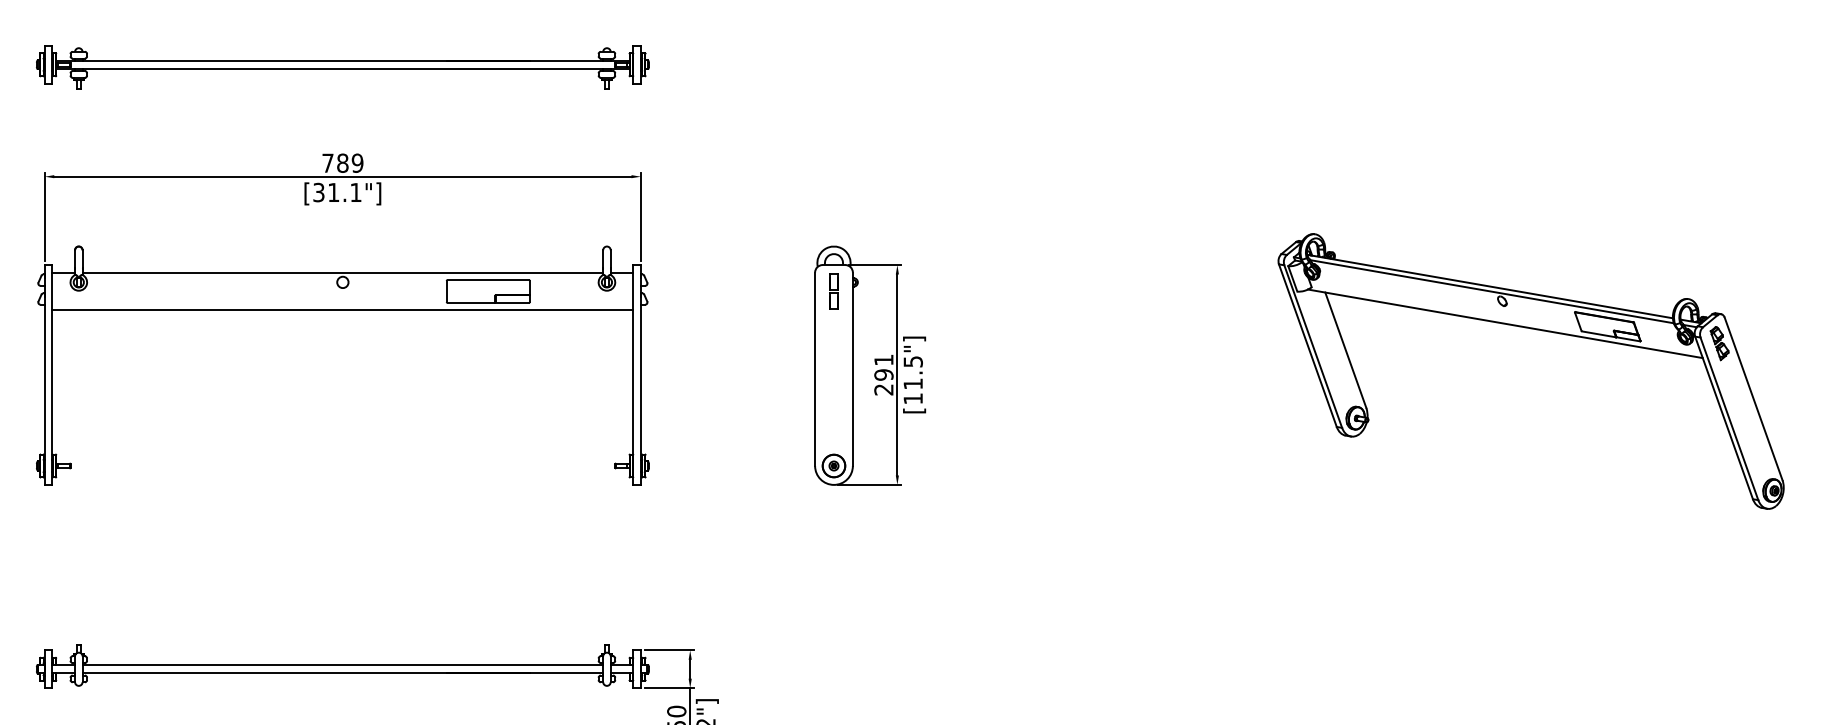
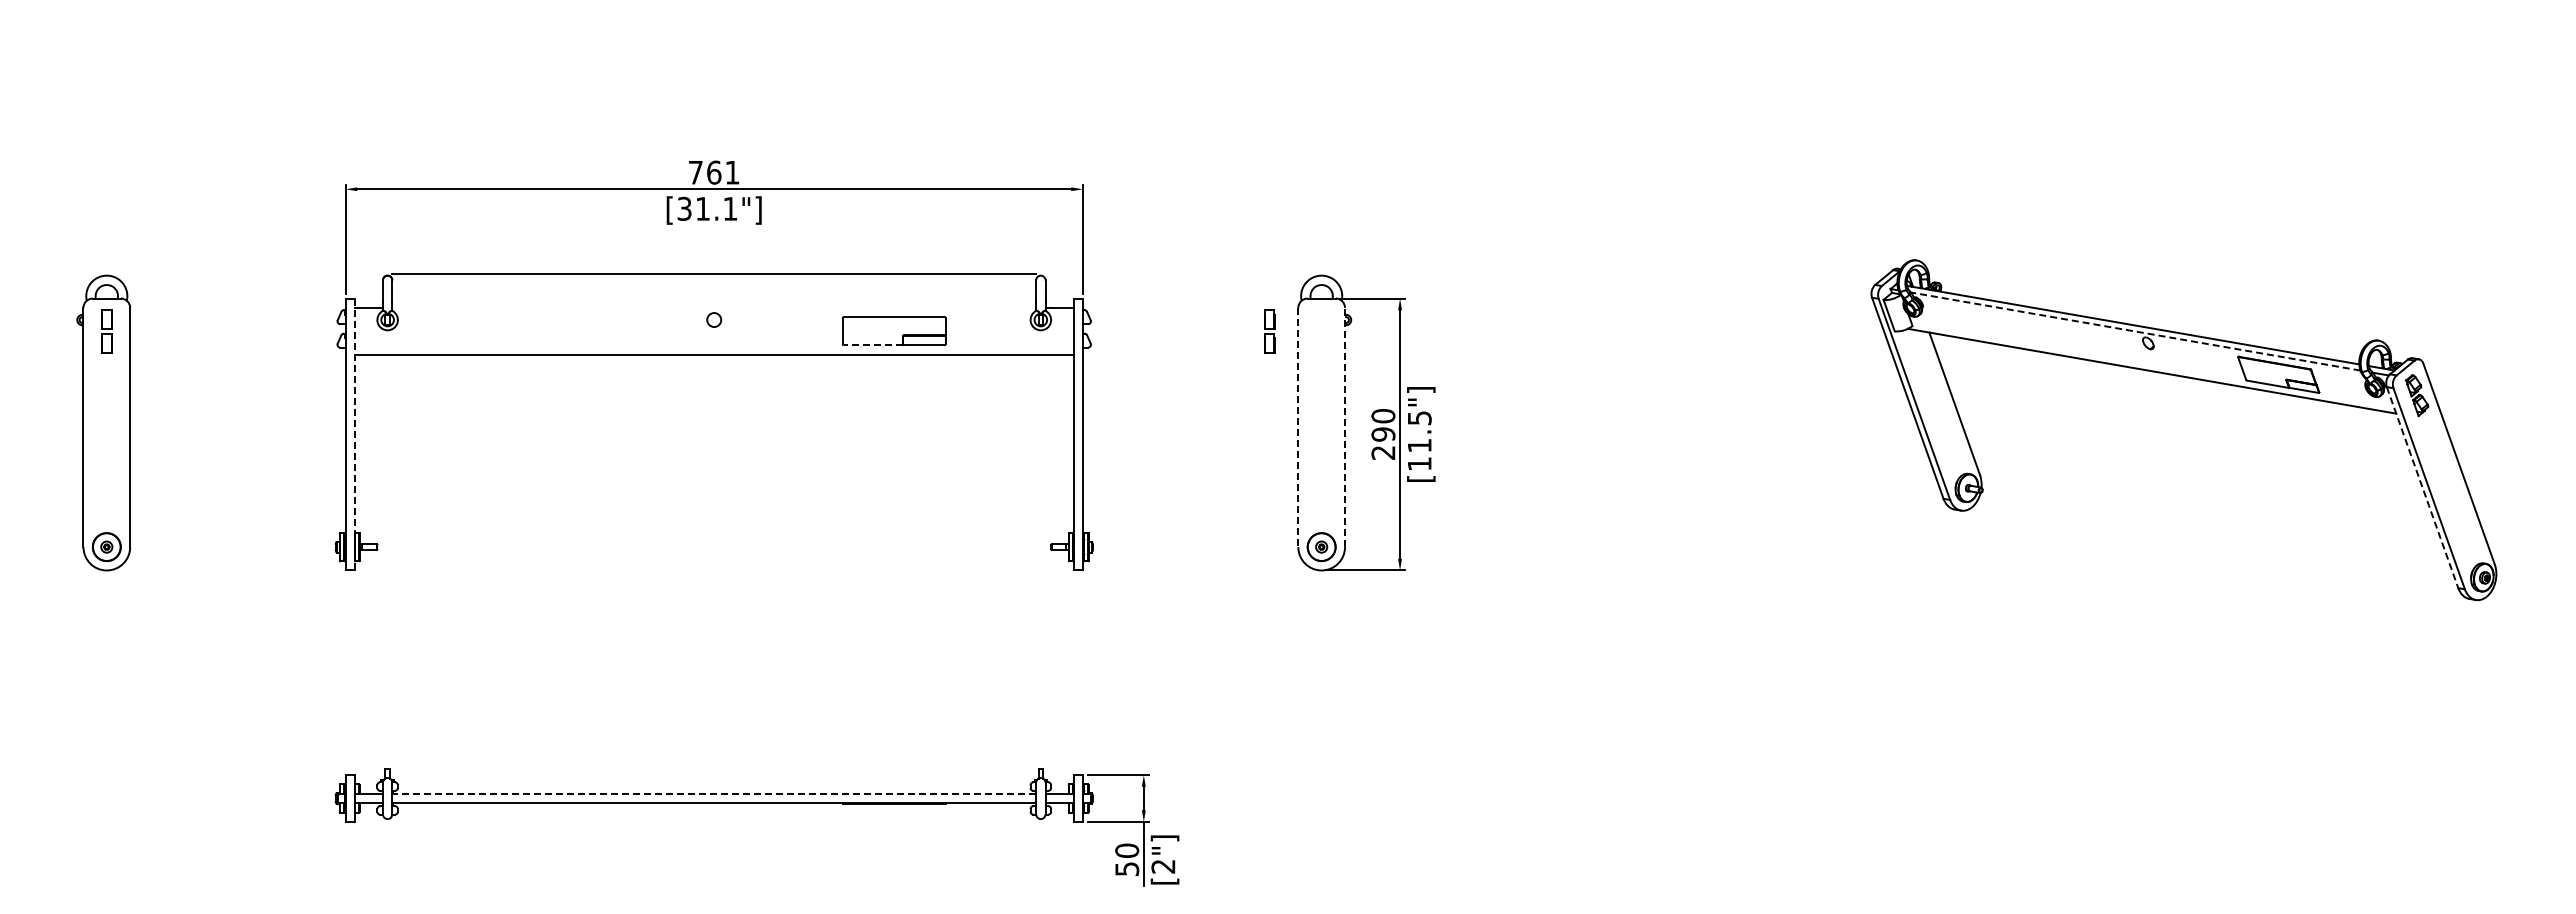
part: (342, 66) -> (713, 53), removed
text: (350, 163) -> (723, 172), 789 -> 761
line: (343, 272) -> (714, 273), moved
part: (833, 291) -> (1269, 331), moved
line: (1491, 291) -> (2135, 331), solid -> dashed
line: (471, 303) -> (873, 345), solid -> dashed
text: (883, 360) -> (1383, 416), 291 -> 290
line: (815, 369) -> (1298, 427), solid -> dashed
line: (853, 369) -> (1345, 427), solid -> dashed
line: (52, 374) -> (354, 434), solid -> dashed
line: (1724, 417) -> (2422, 487), solid -> dashed
line: (343, 665) -> (714, 793), solid -> dashed

